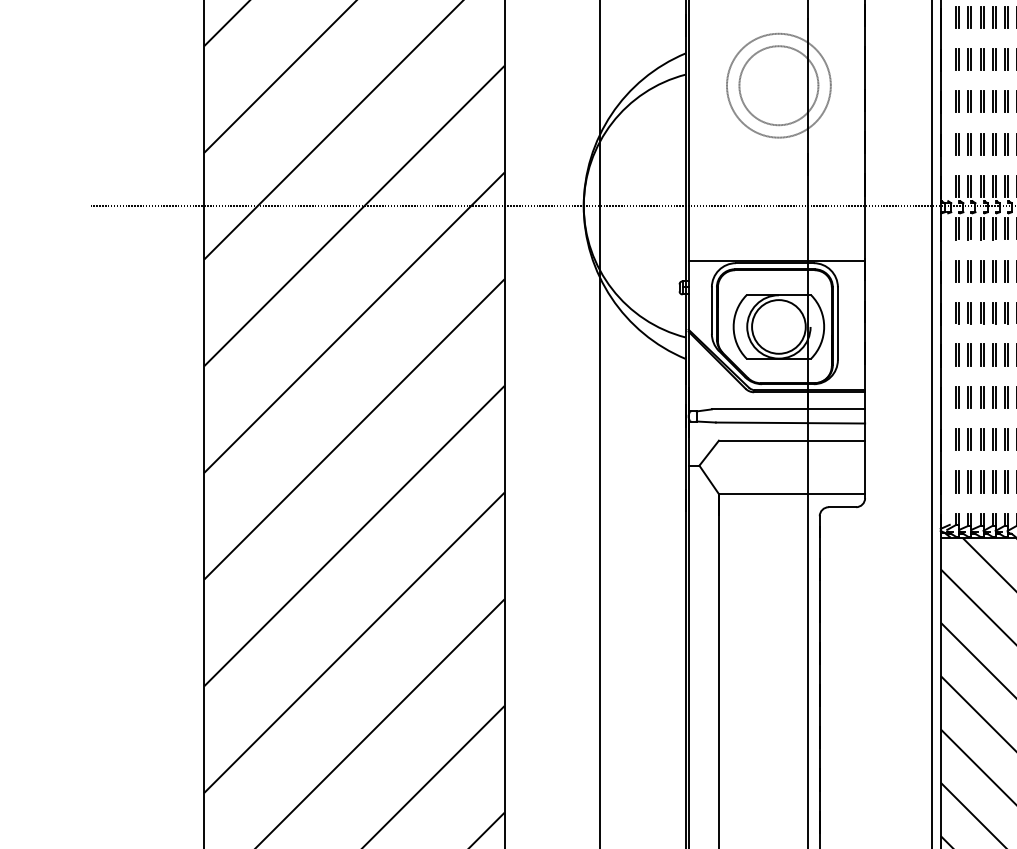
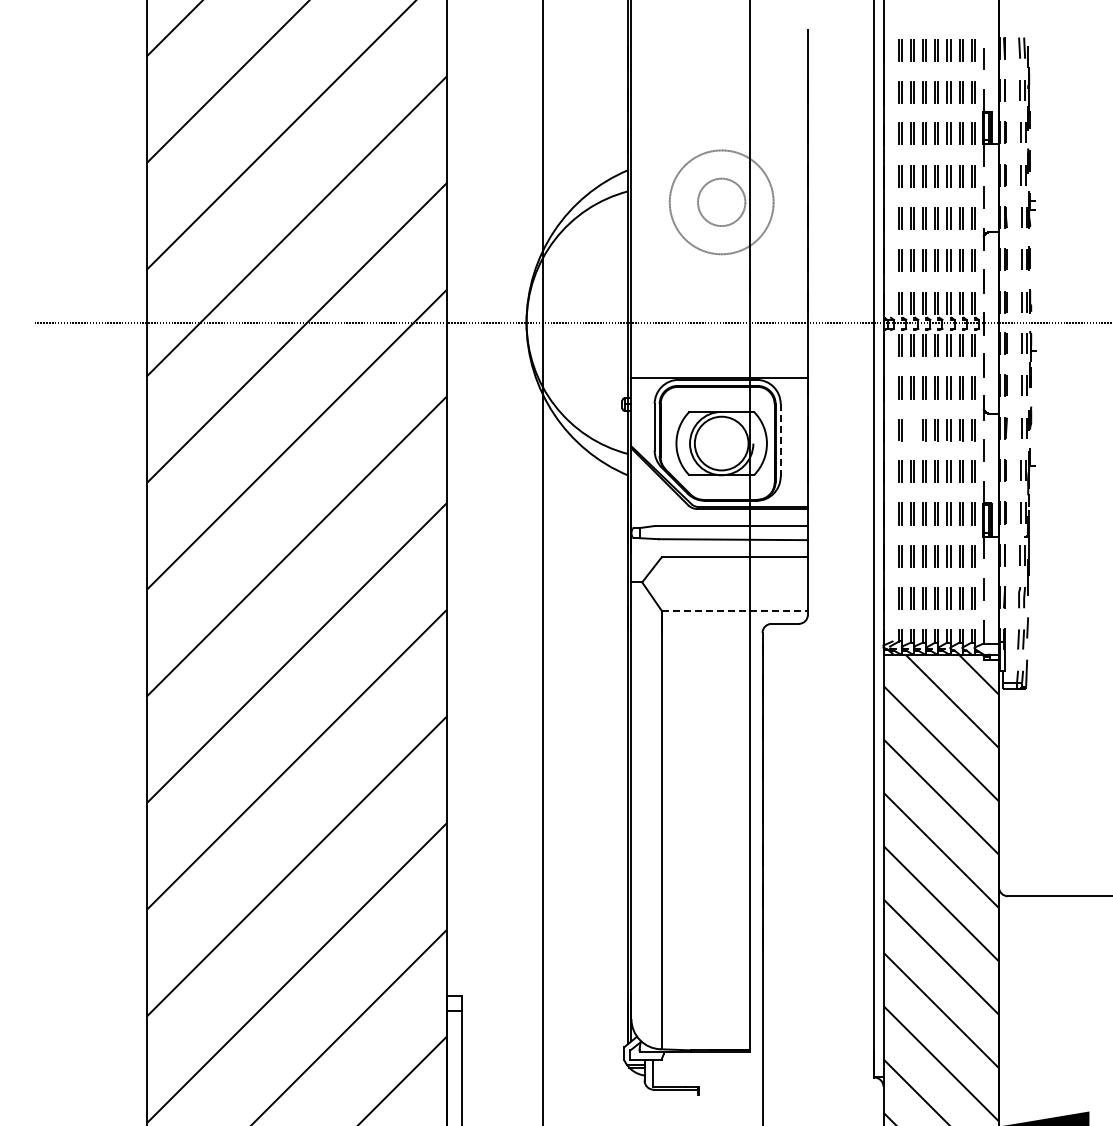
circle: (778, 84) -> (721, 201), size x0.6
line: (968, 313) -> (911, 430), removed
line: (837, 323) -> (780, 440), solid -> dashed
line: (792, 493) -> (735, 610), solid -> dashed

